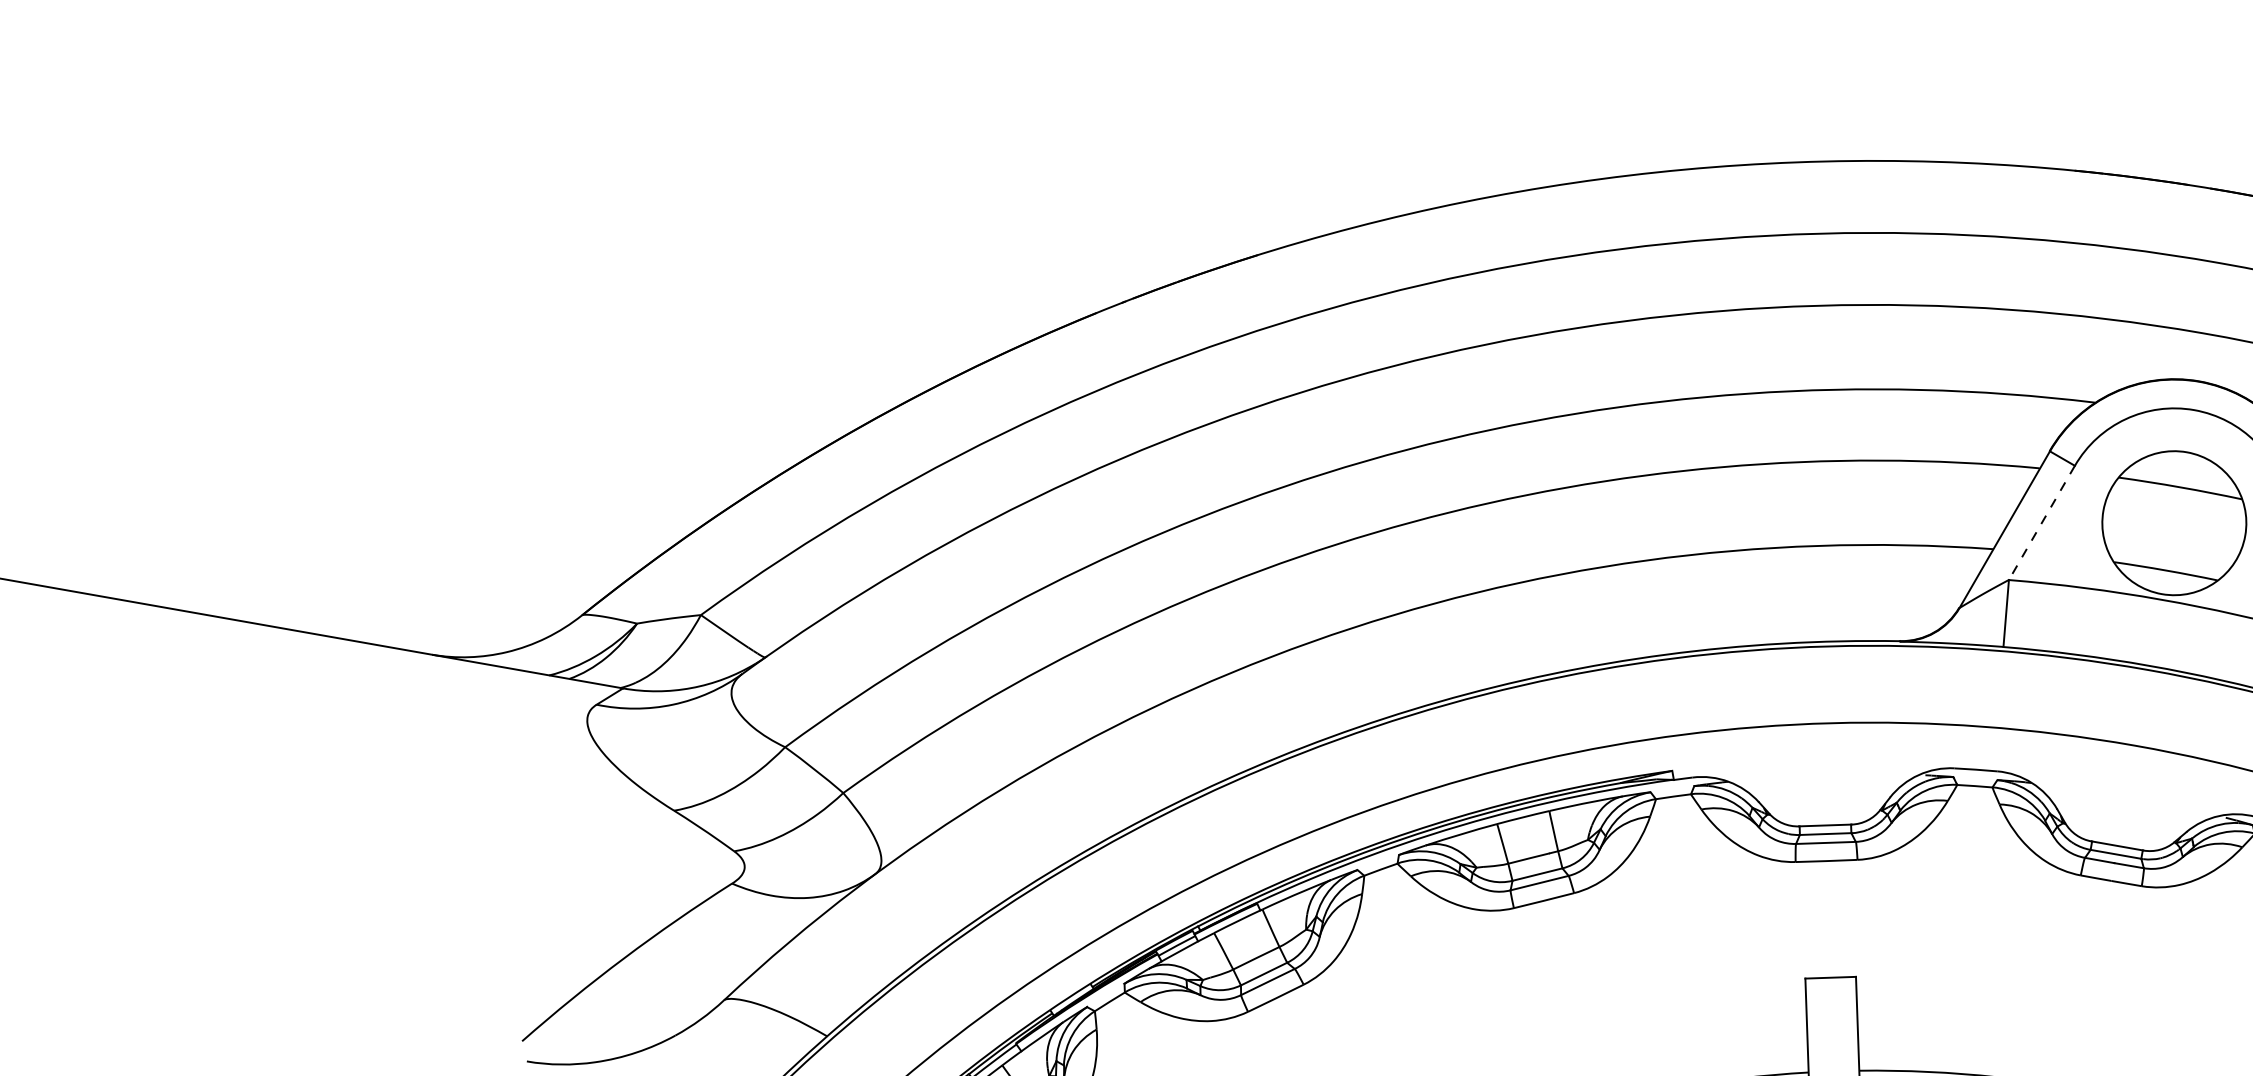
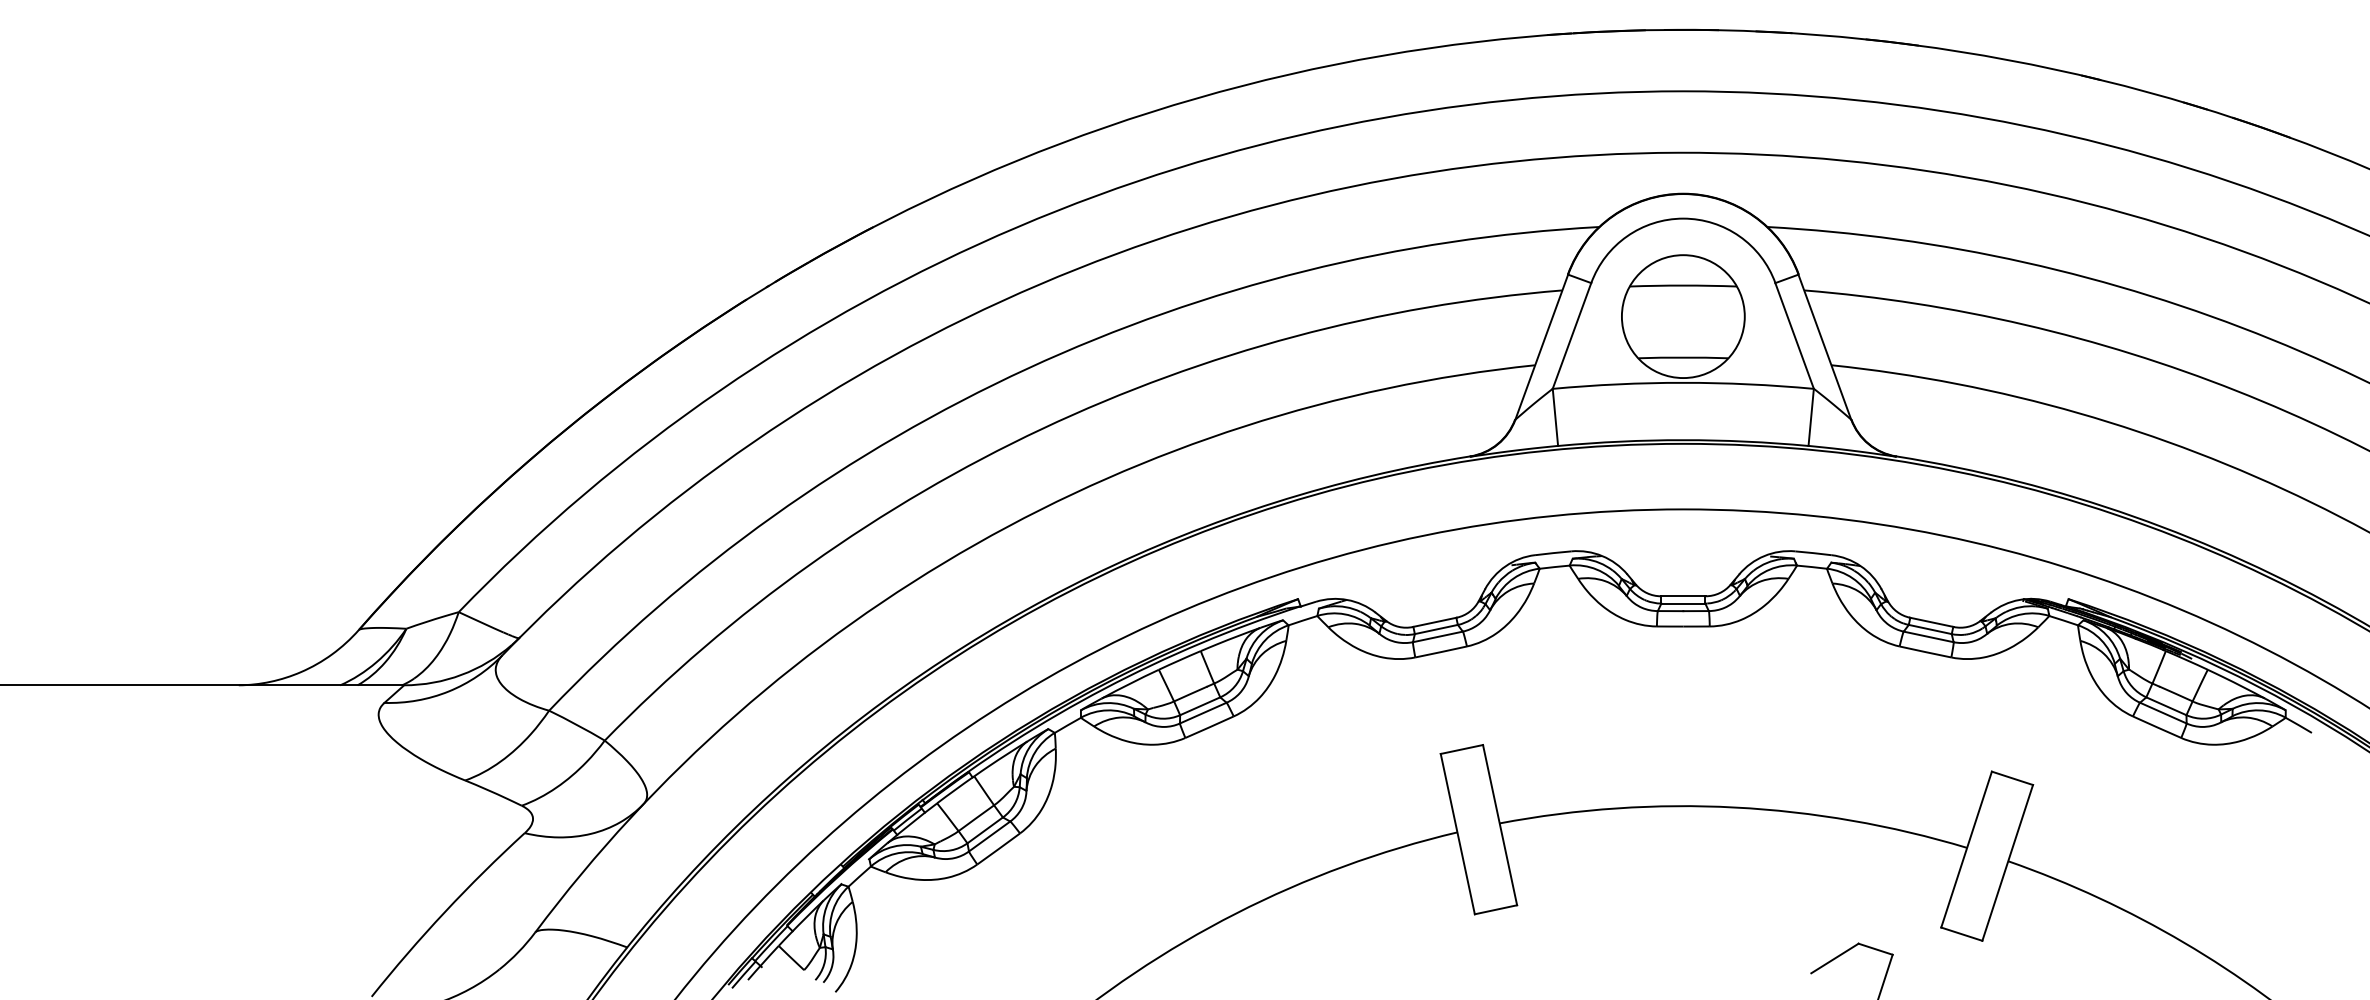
line: (2041, 523) -> (1571, 336), dashed -> solid

